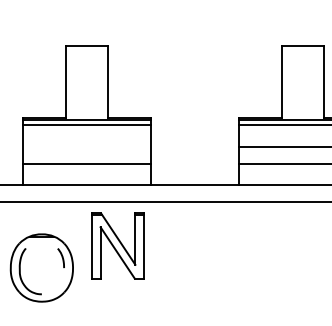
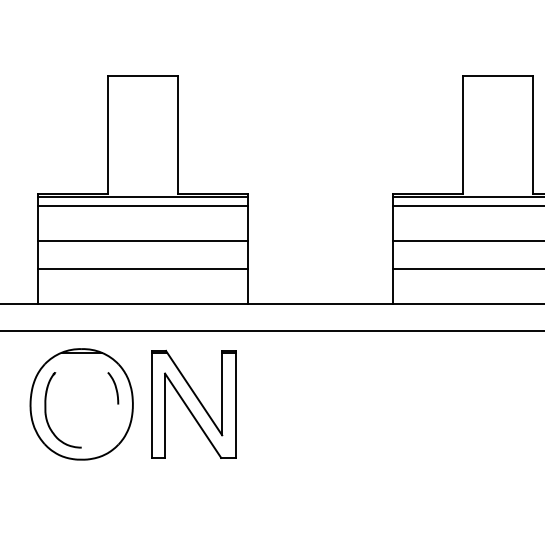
line: (86, 146) -> (141, 240), added
part: (41, 267) -> (81, 403), moved

